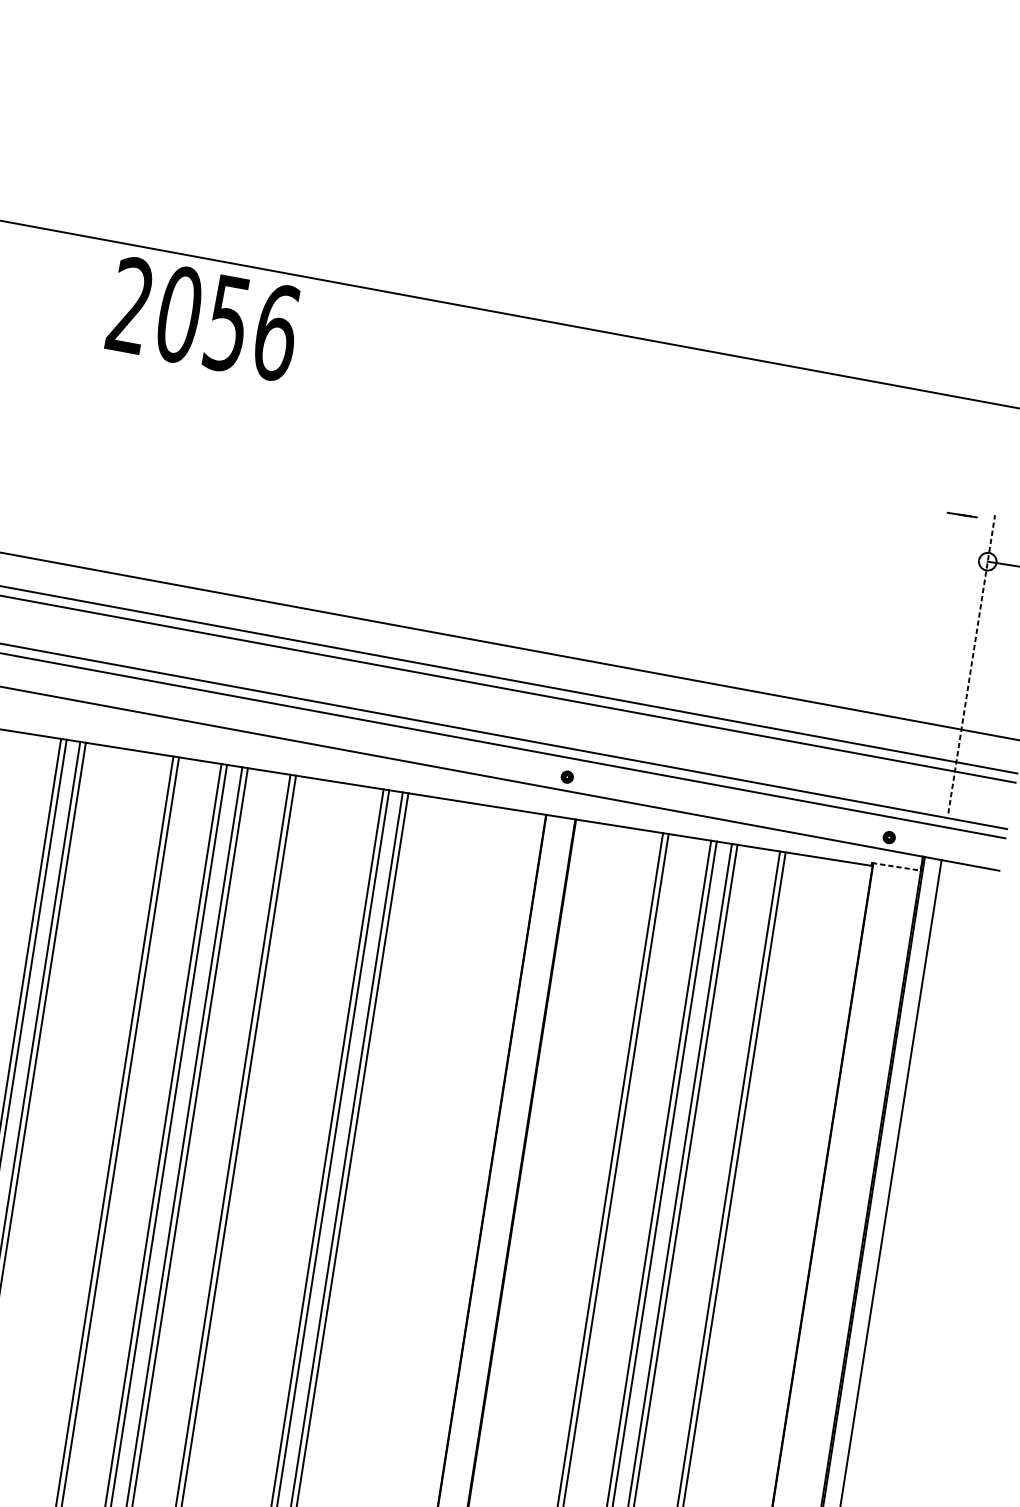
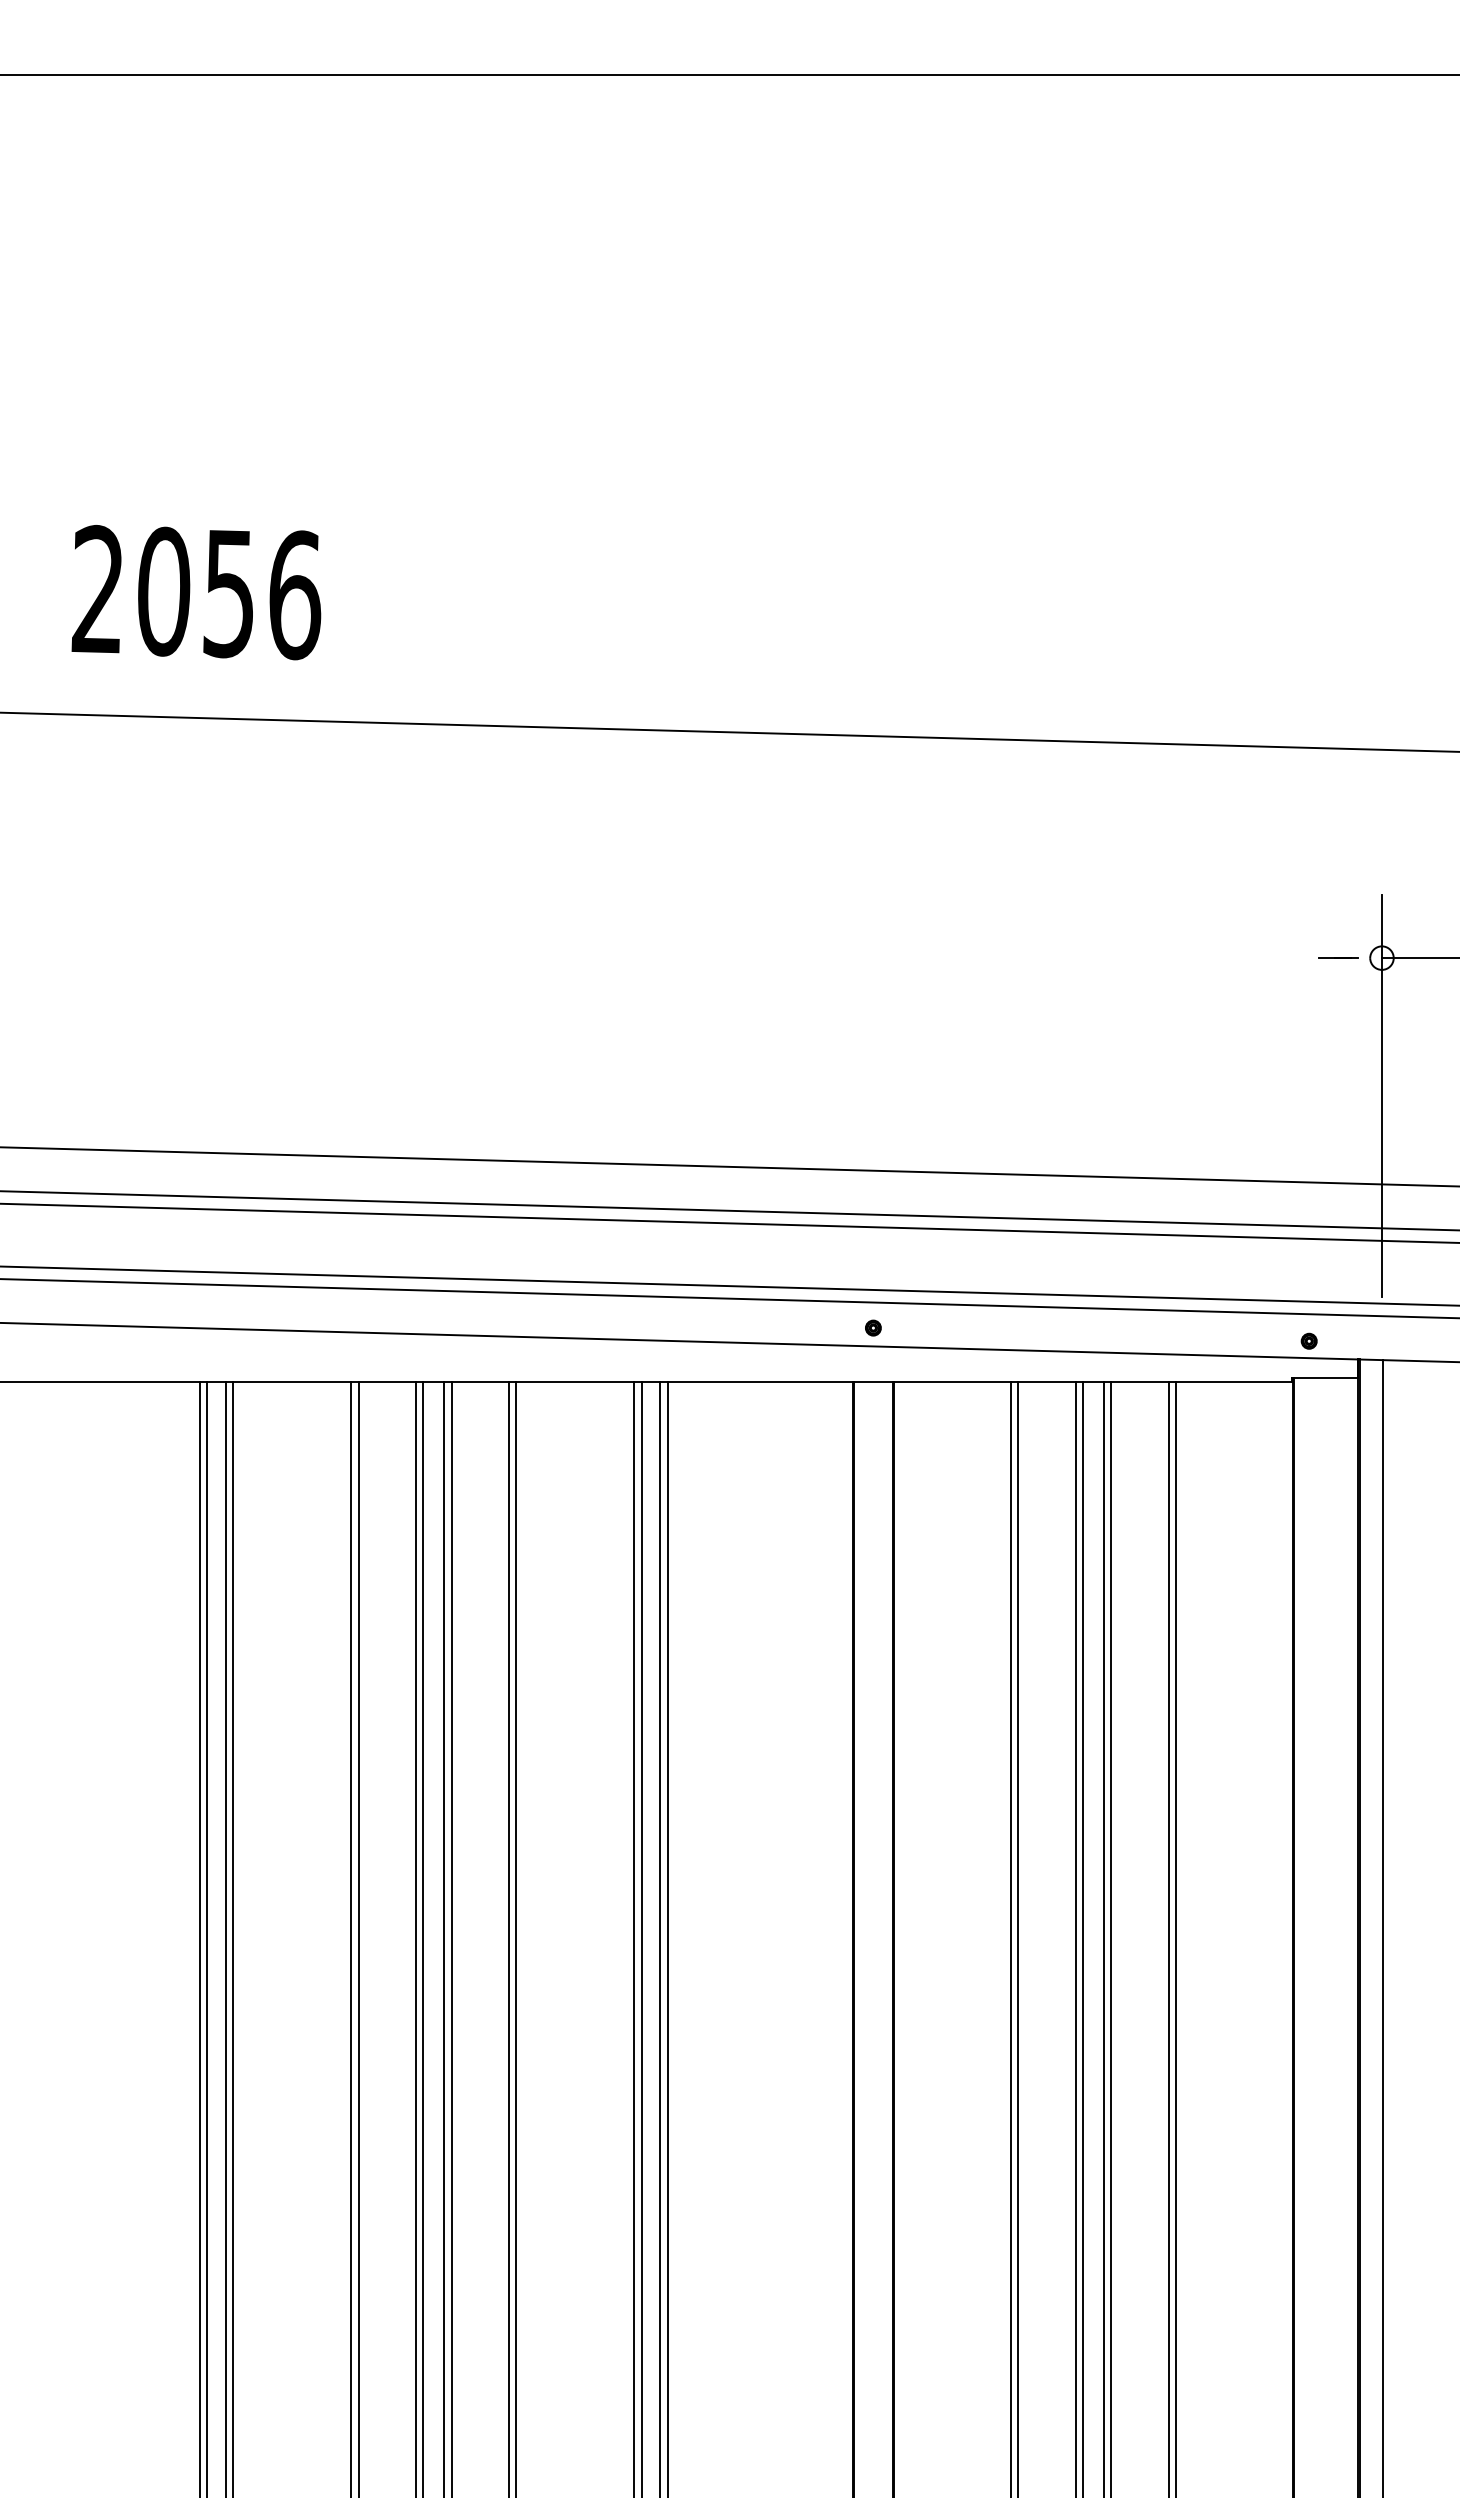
text: (203, 319) -> (196, 592), moved
line: (962, 514) -> (1338, 957), moved
line: (971, 664) -> (1381, 1096), dashed -> solid
line: (896, 866) -> (1324, 1378), dashed -> solid

